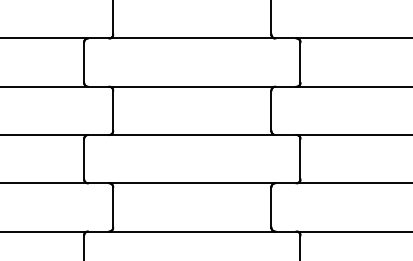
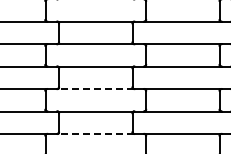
line: (191, 135) -> (95, 89), solid -> dashed
line: (191, 230) -> (95, 133), solid -> dashed

